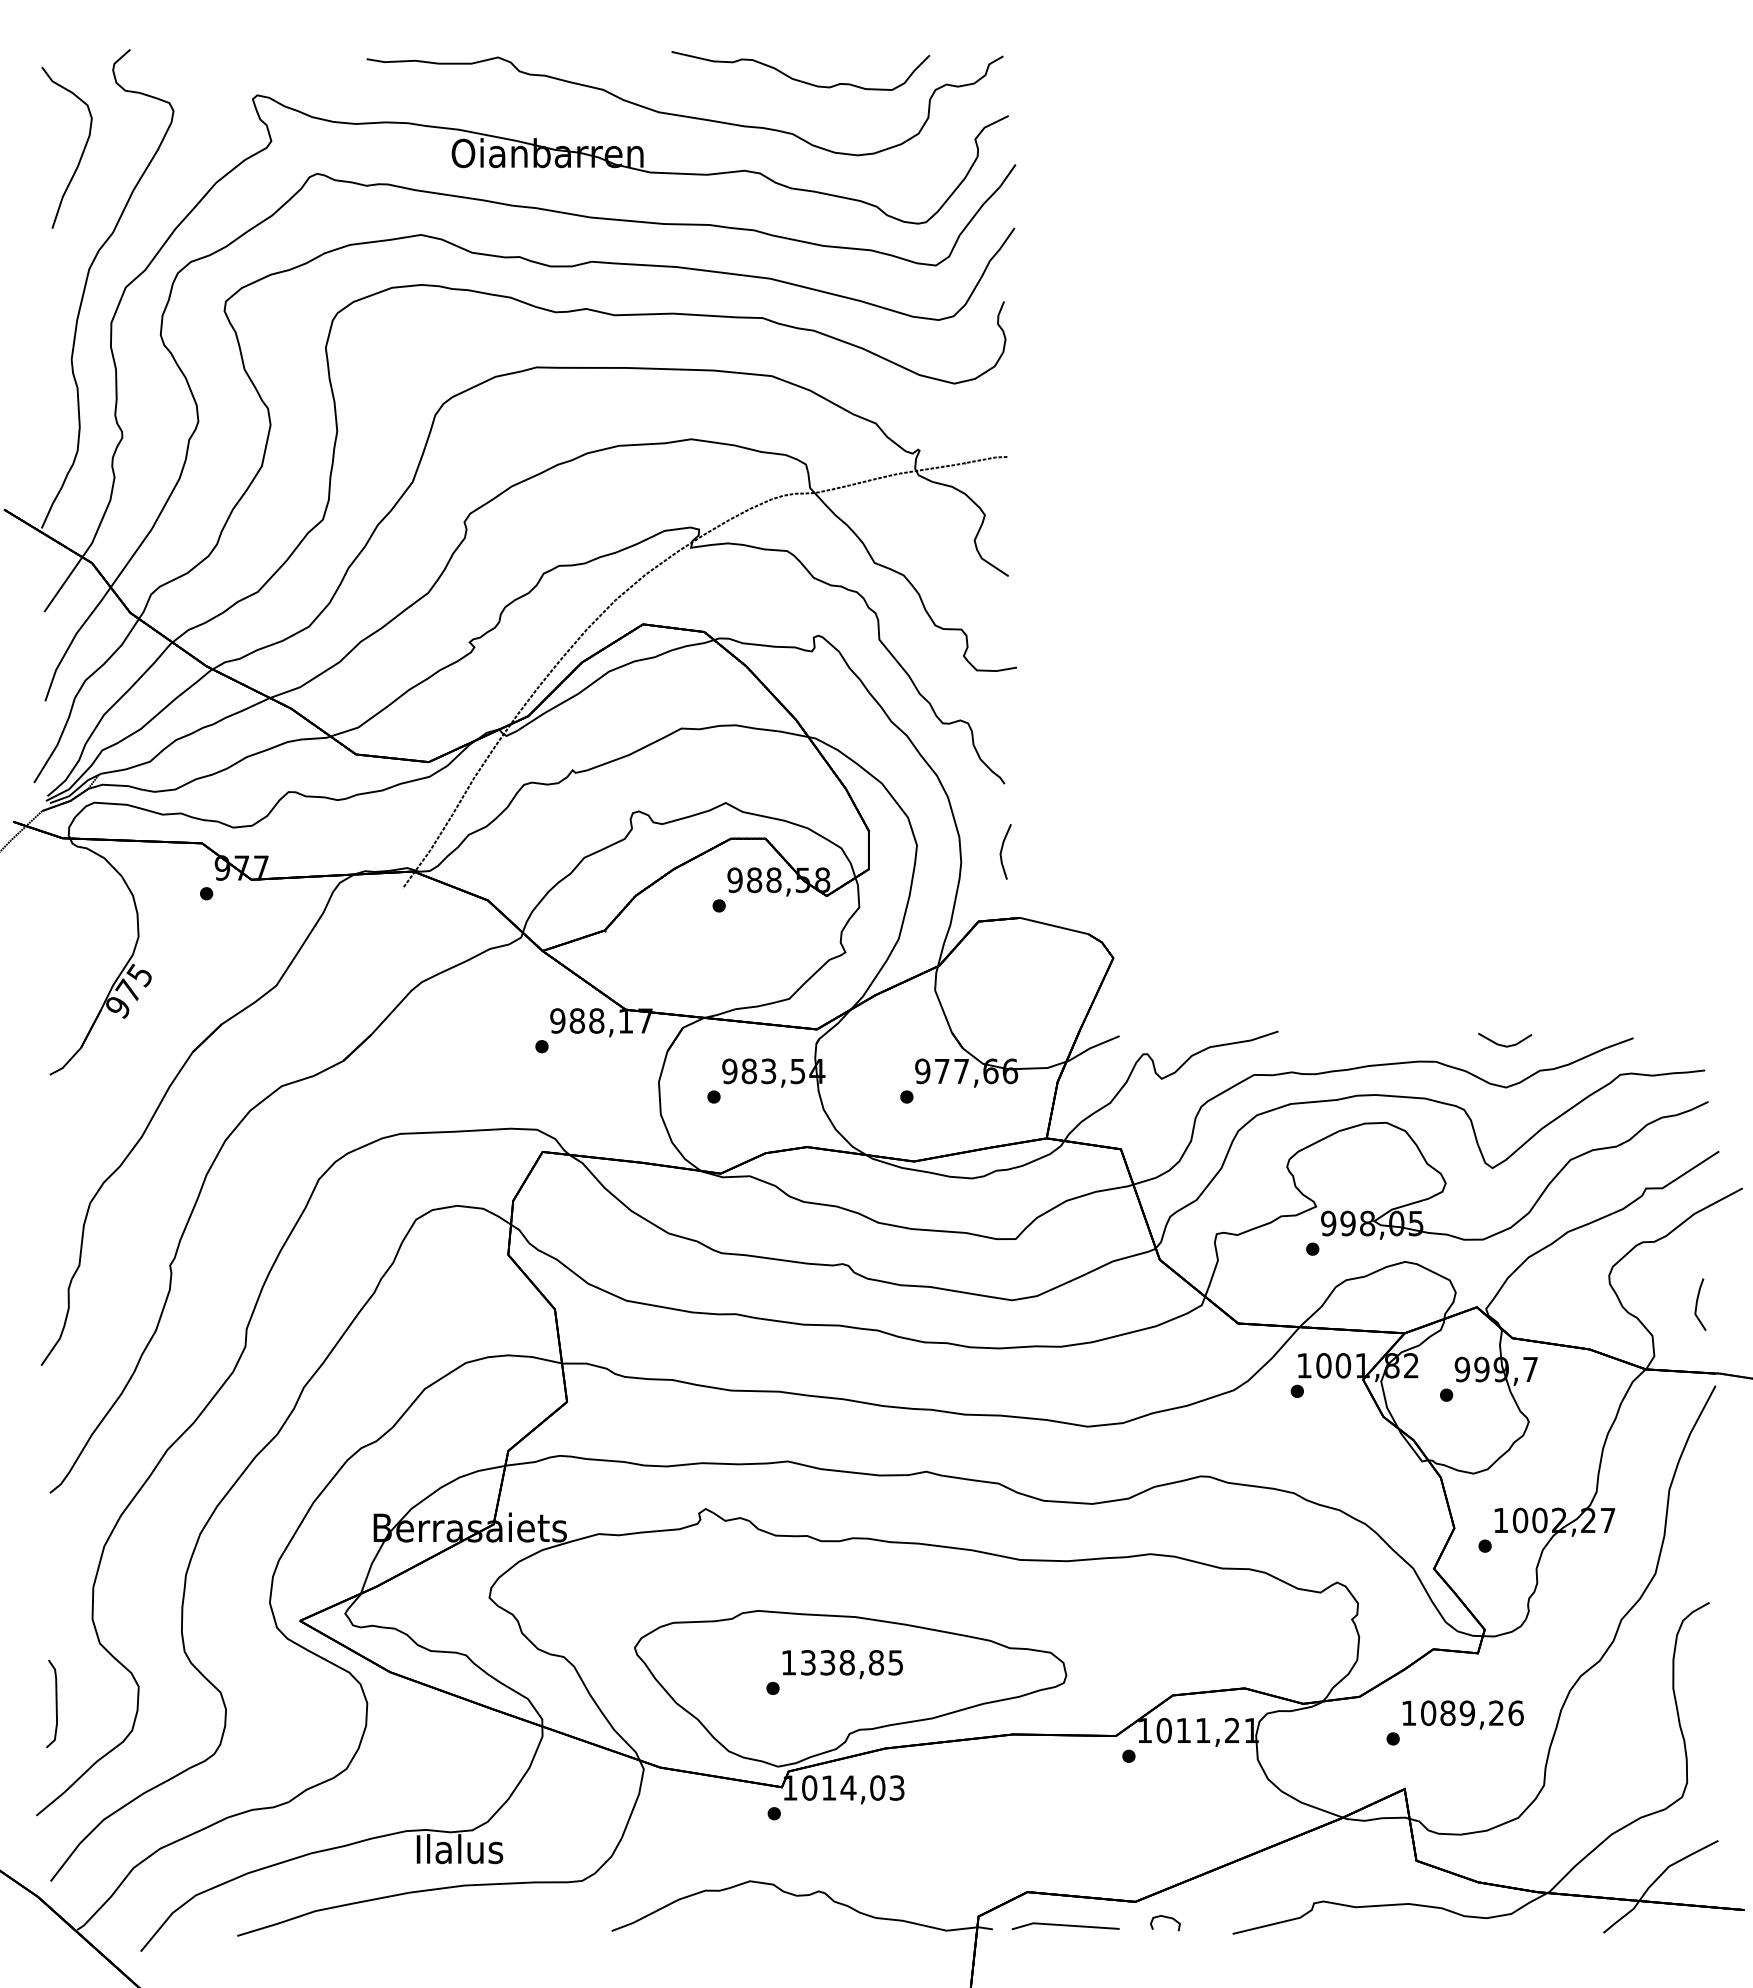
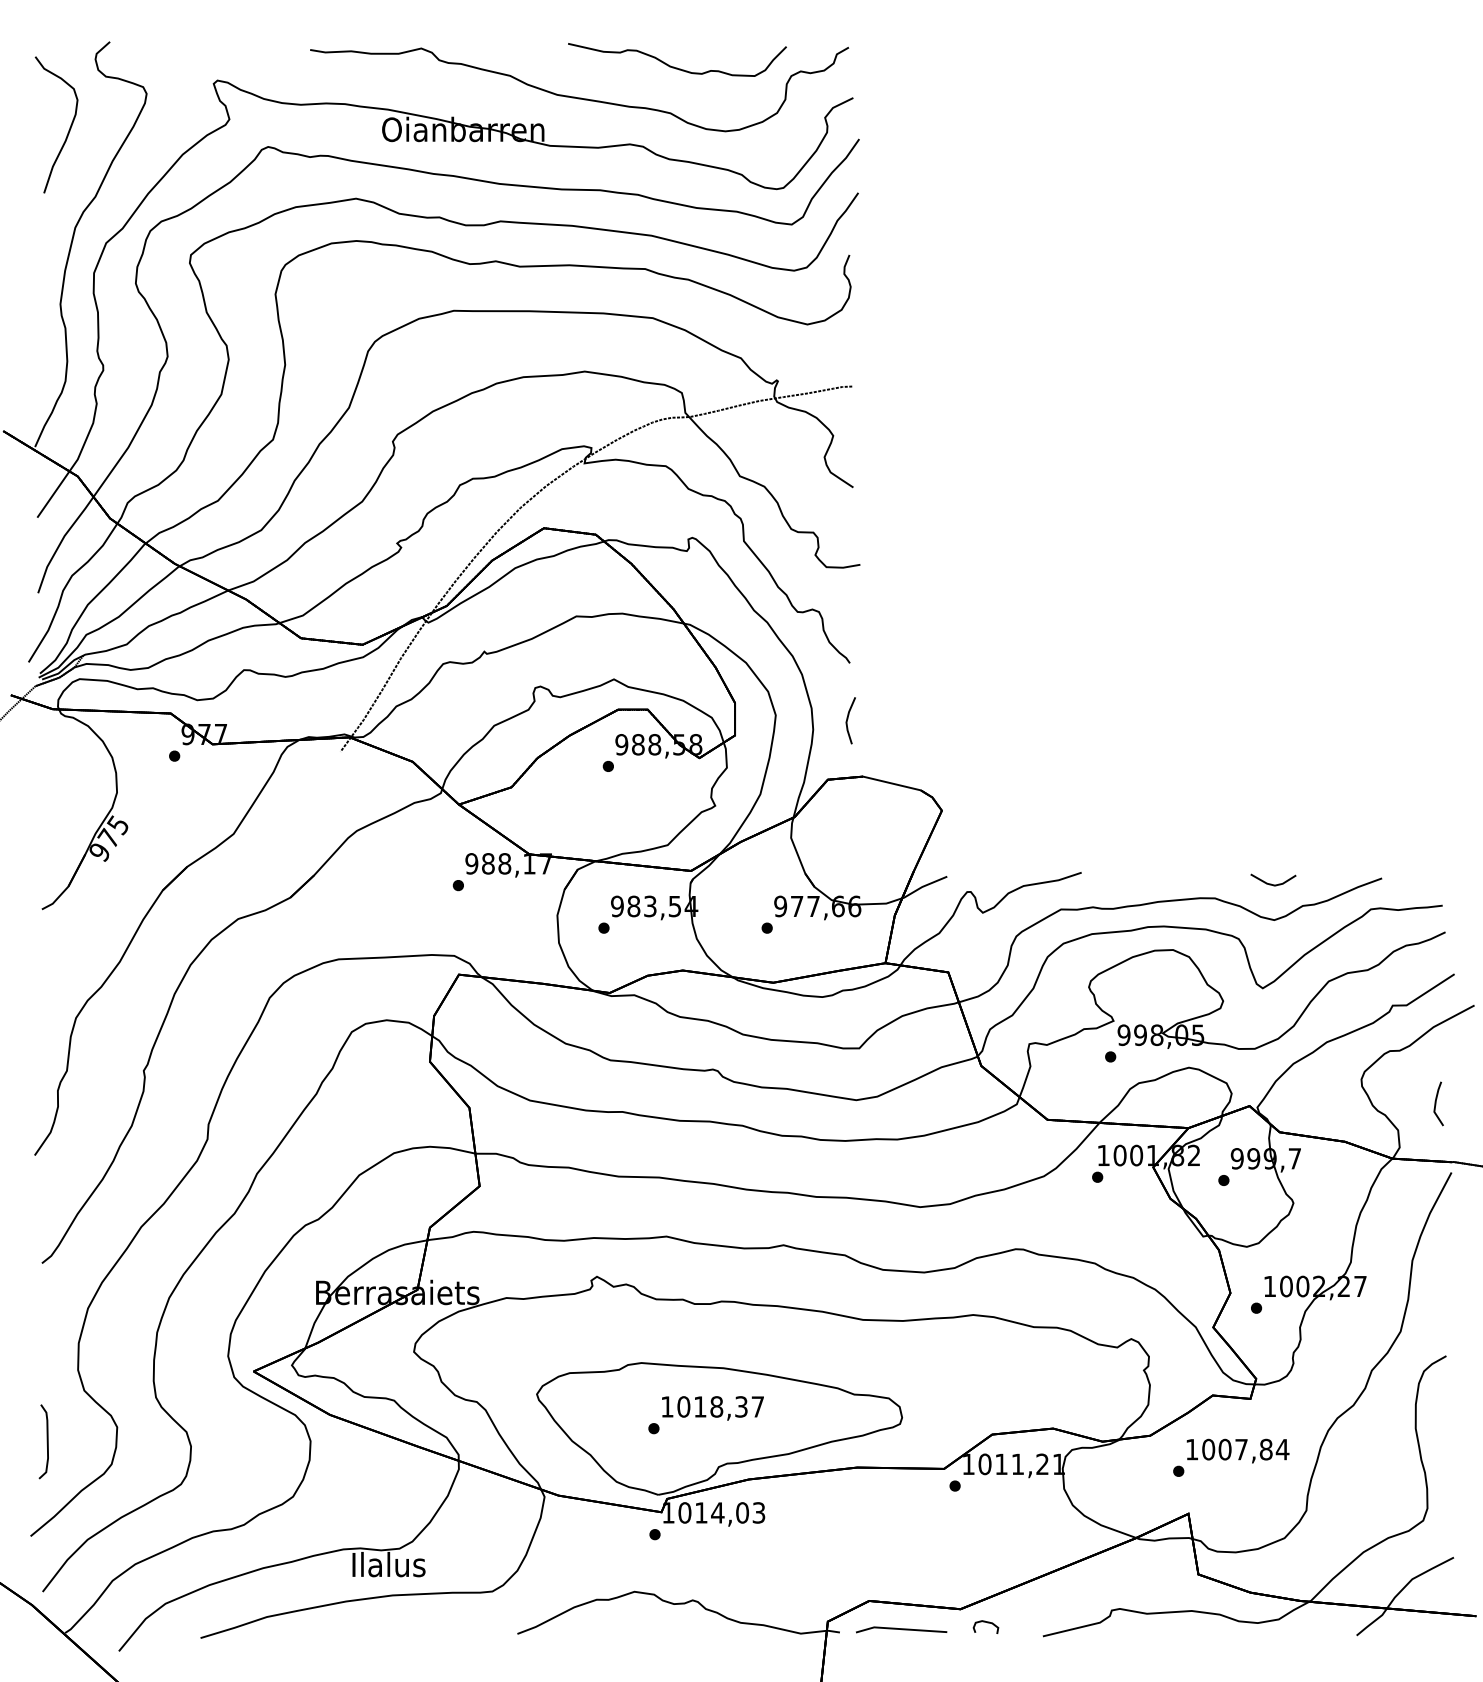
text: (851, 1662) -> (720, 1406), 1338,85 -> 1018,37
text: (1482, 1713) -> (1254, 1449), 1089,26 -> 1007,84

